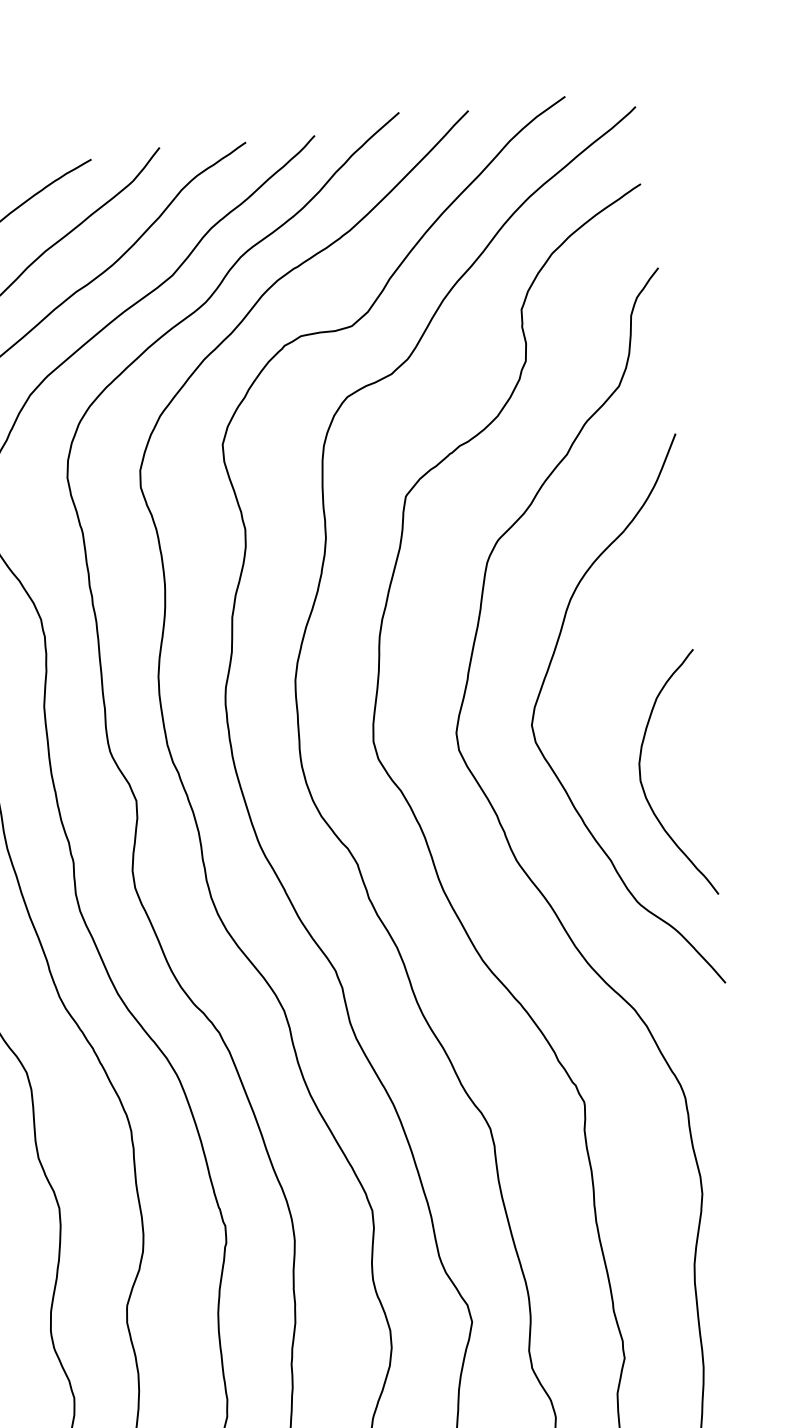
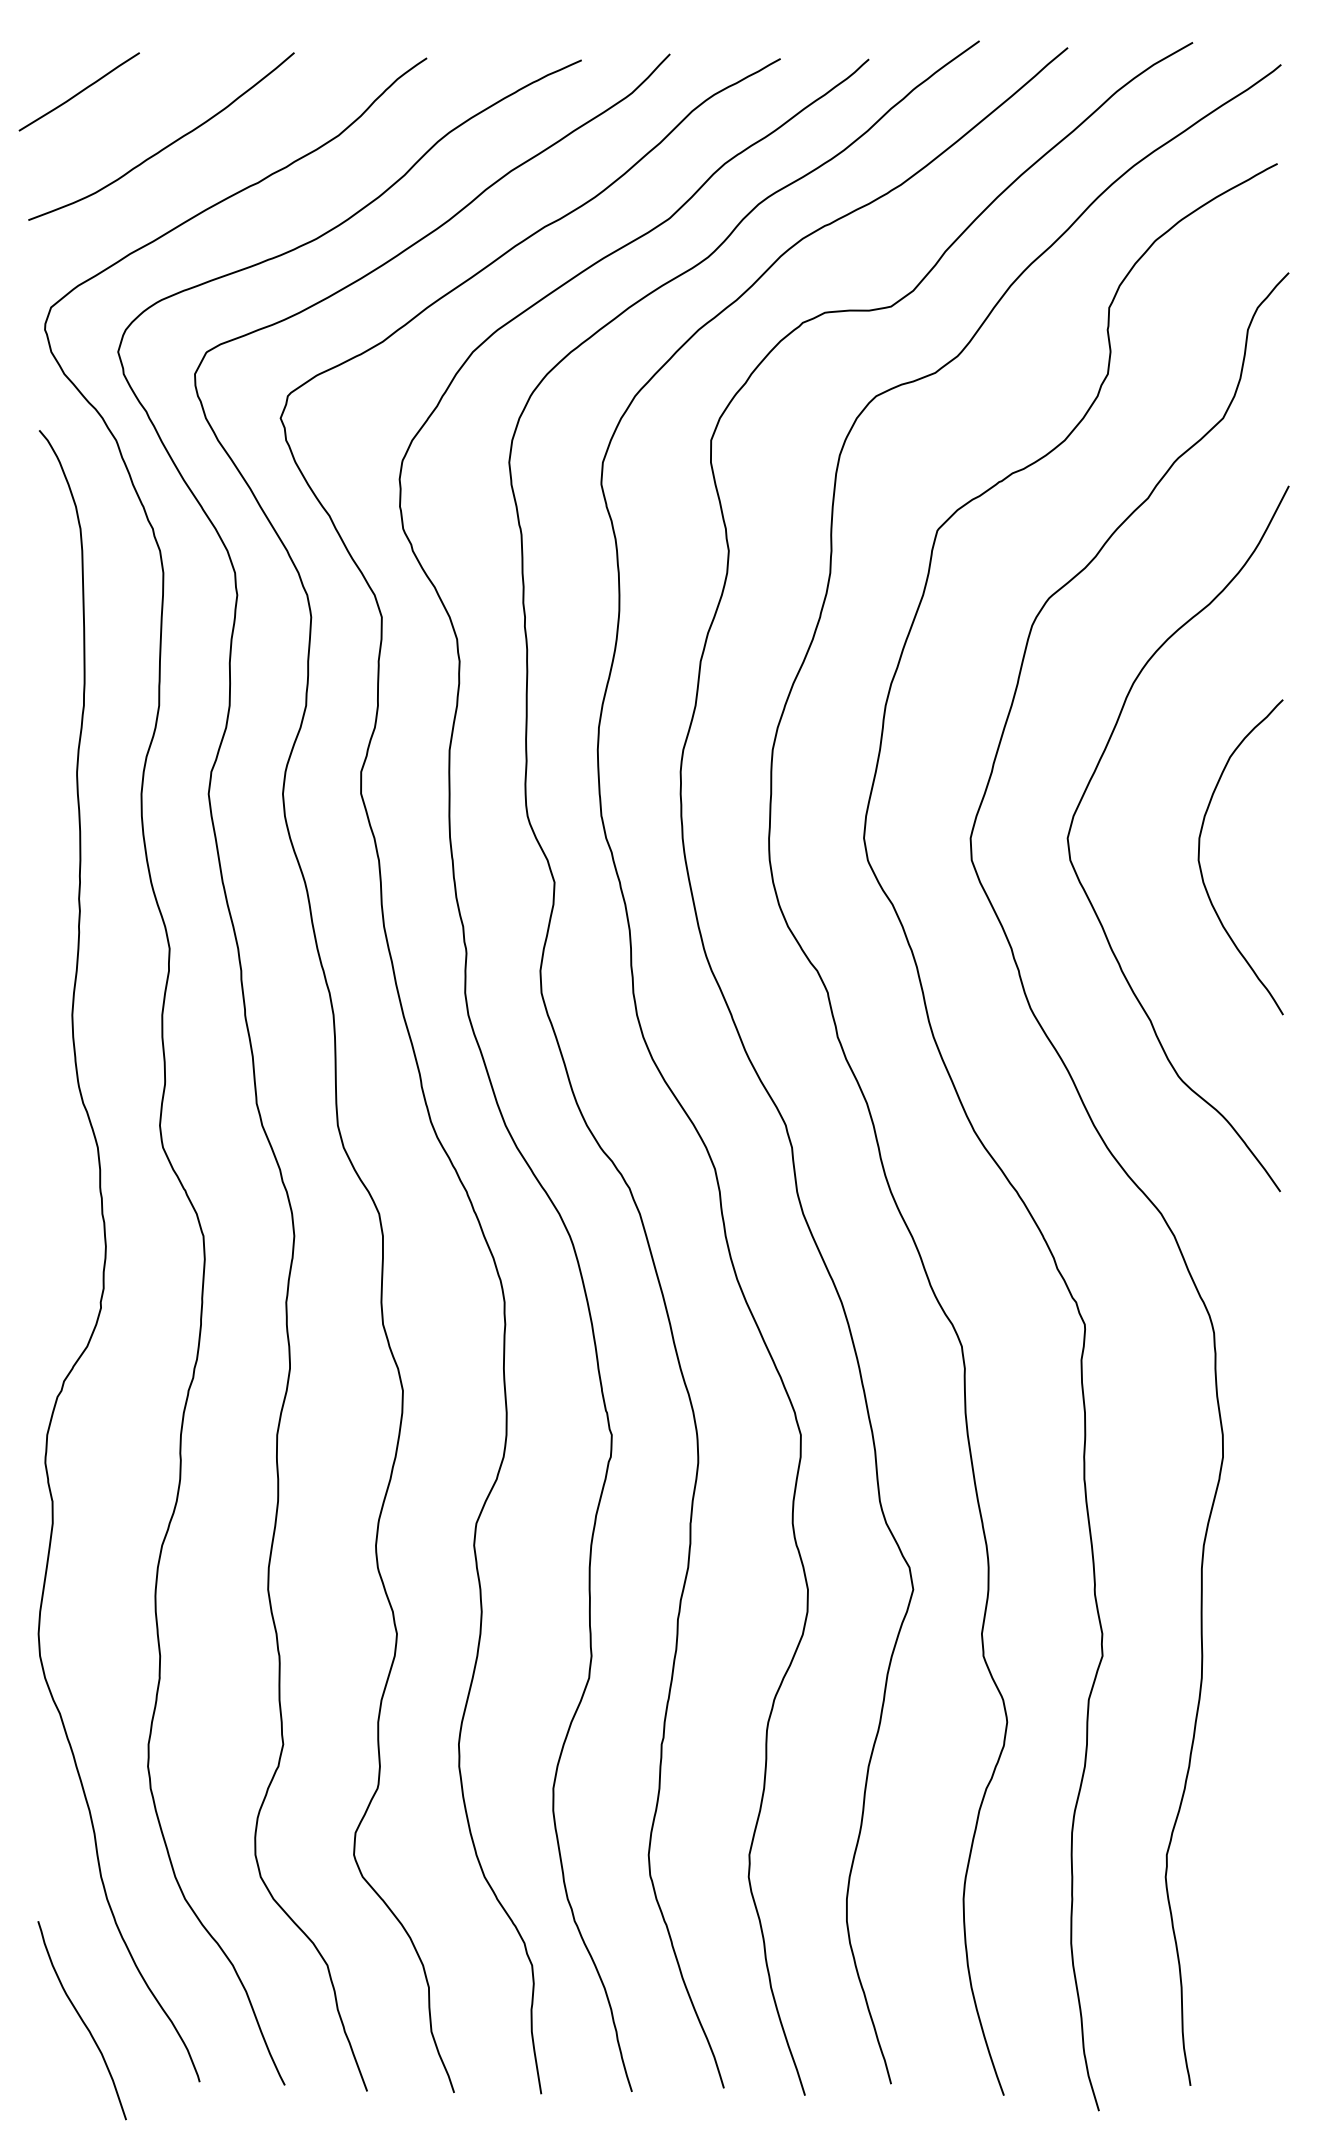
curve: (643, 786) -> (1201, 867), moved

